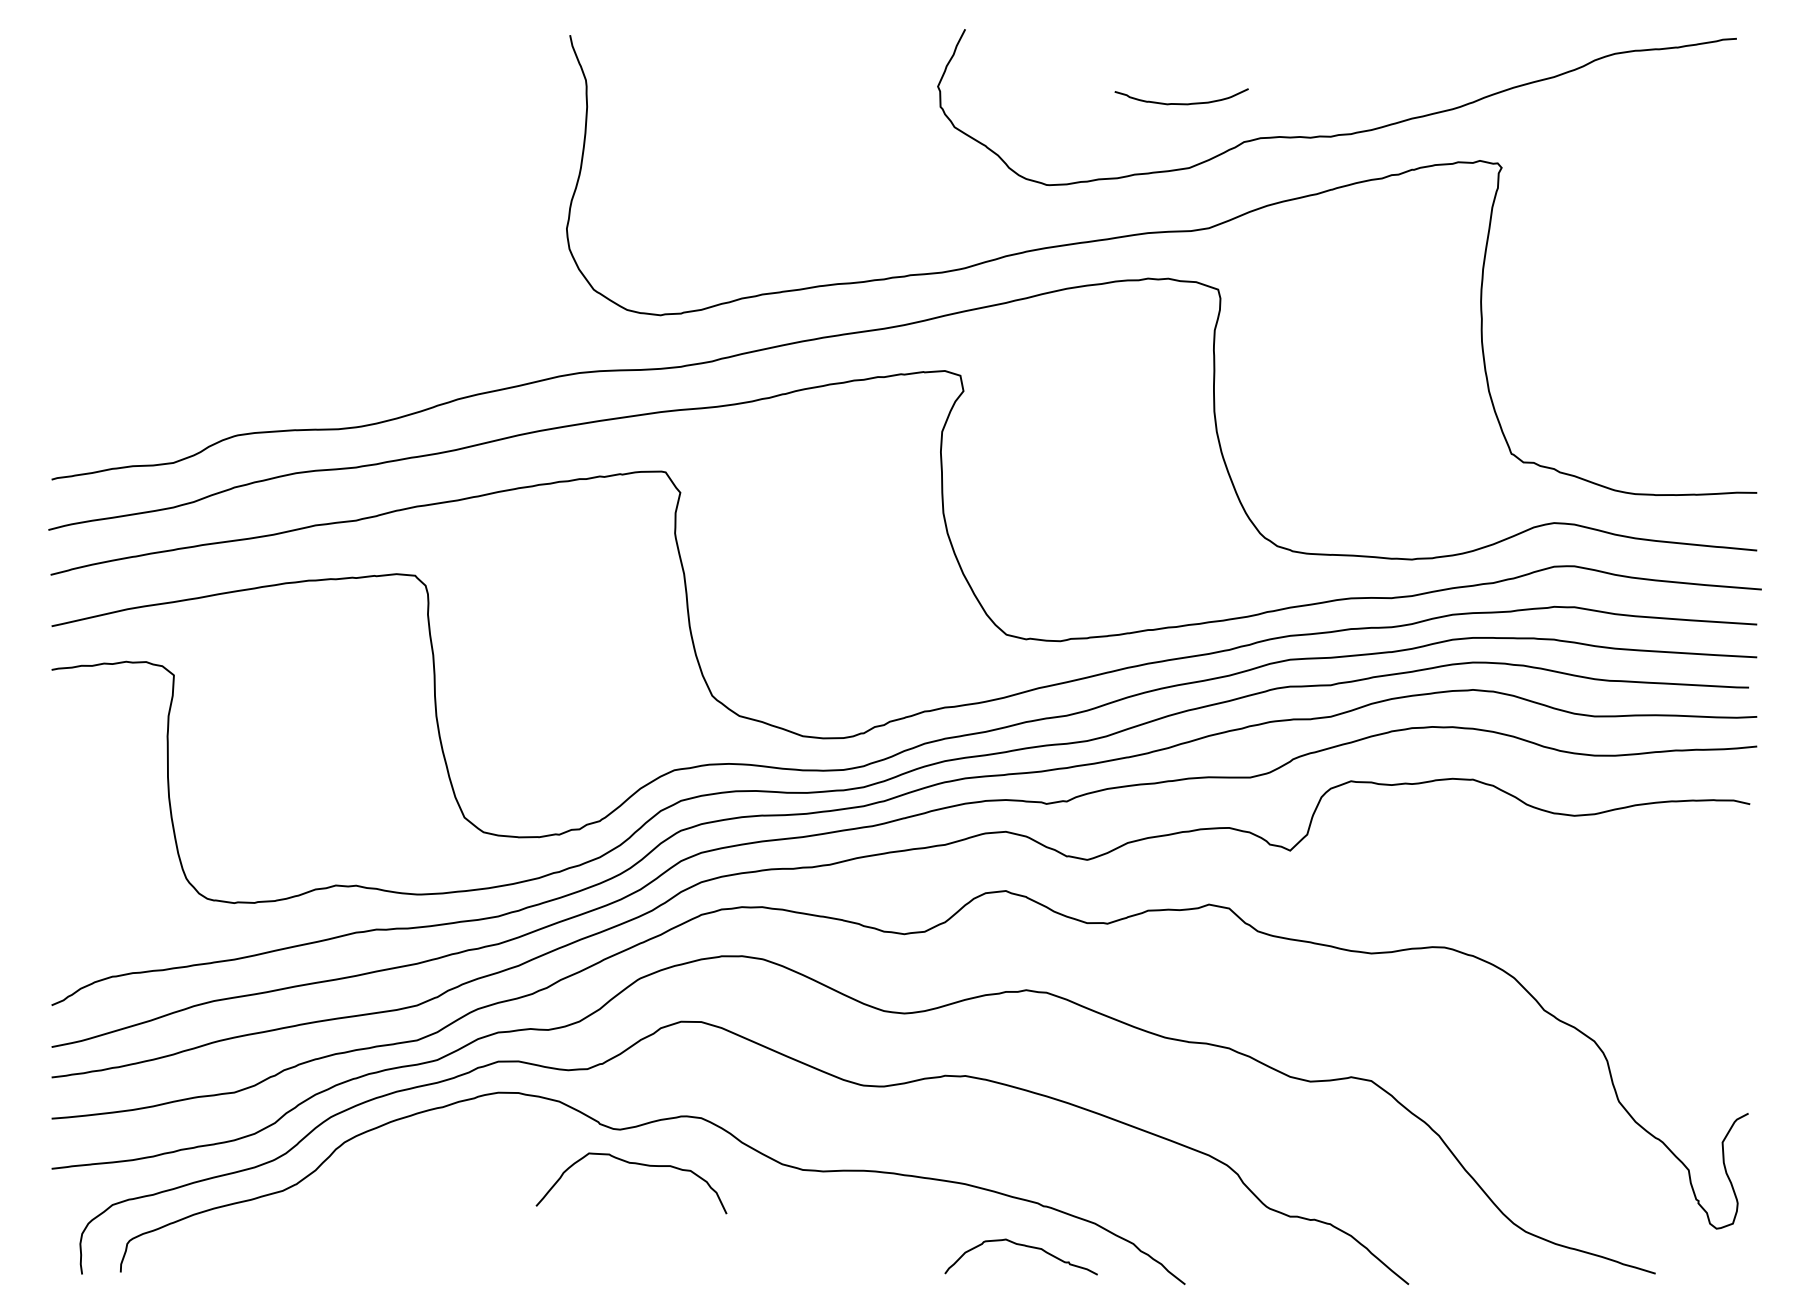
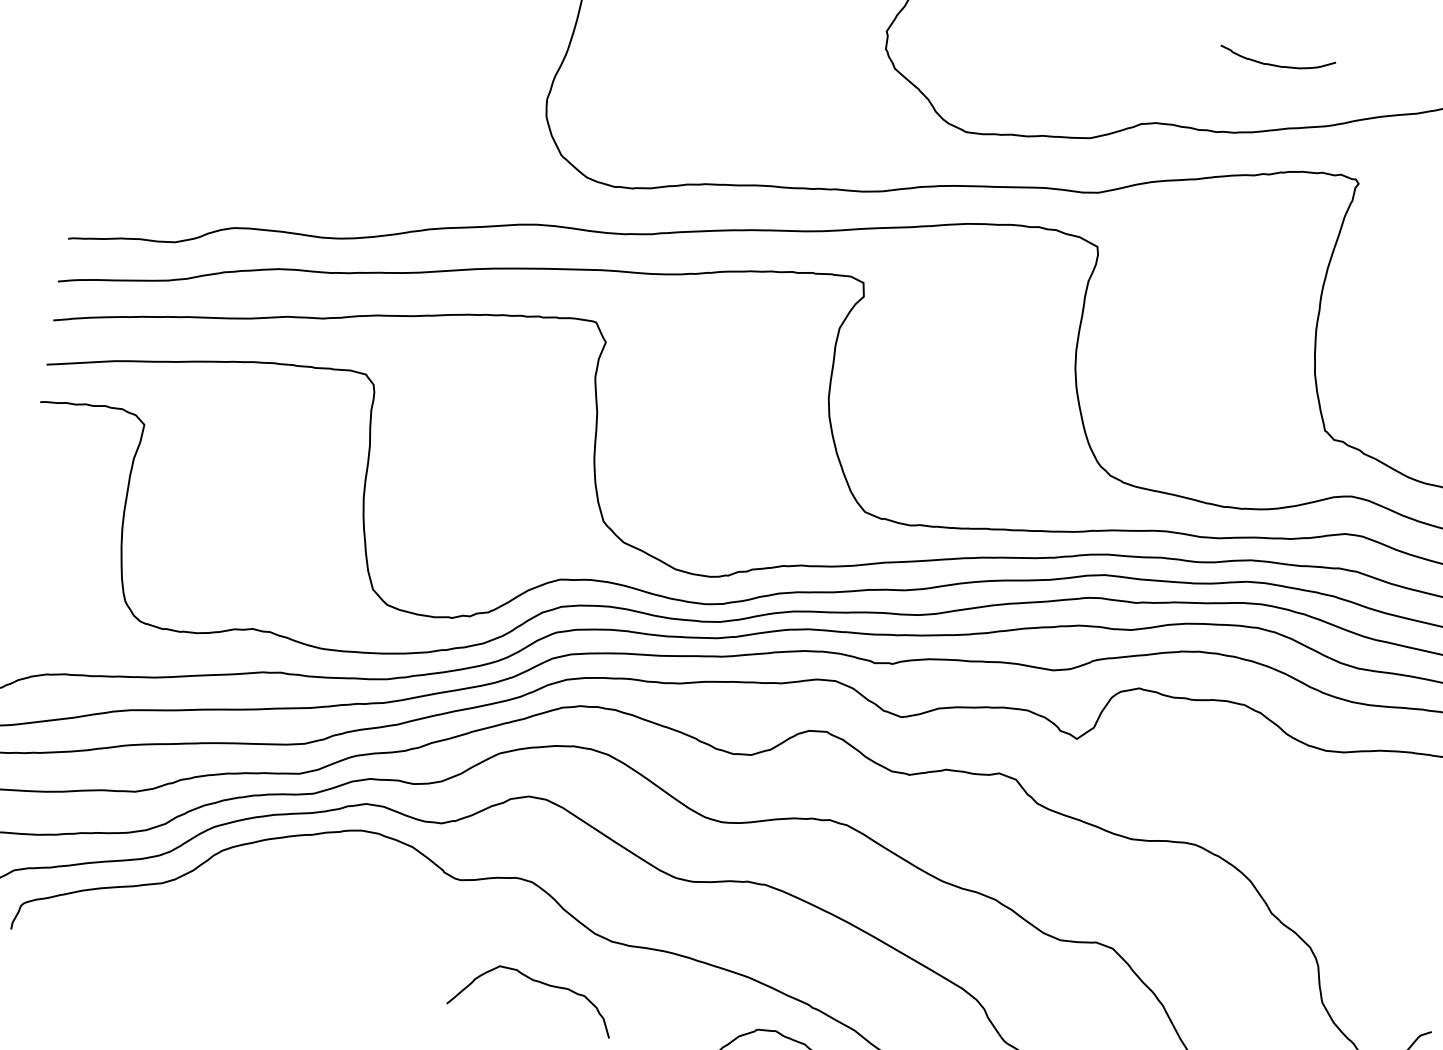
curve: (1181, 103) -> (1276, 65), moved
curve: (634, 1164) -> (537, 982), moved

